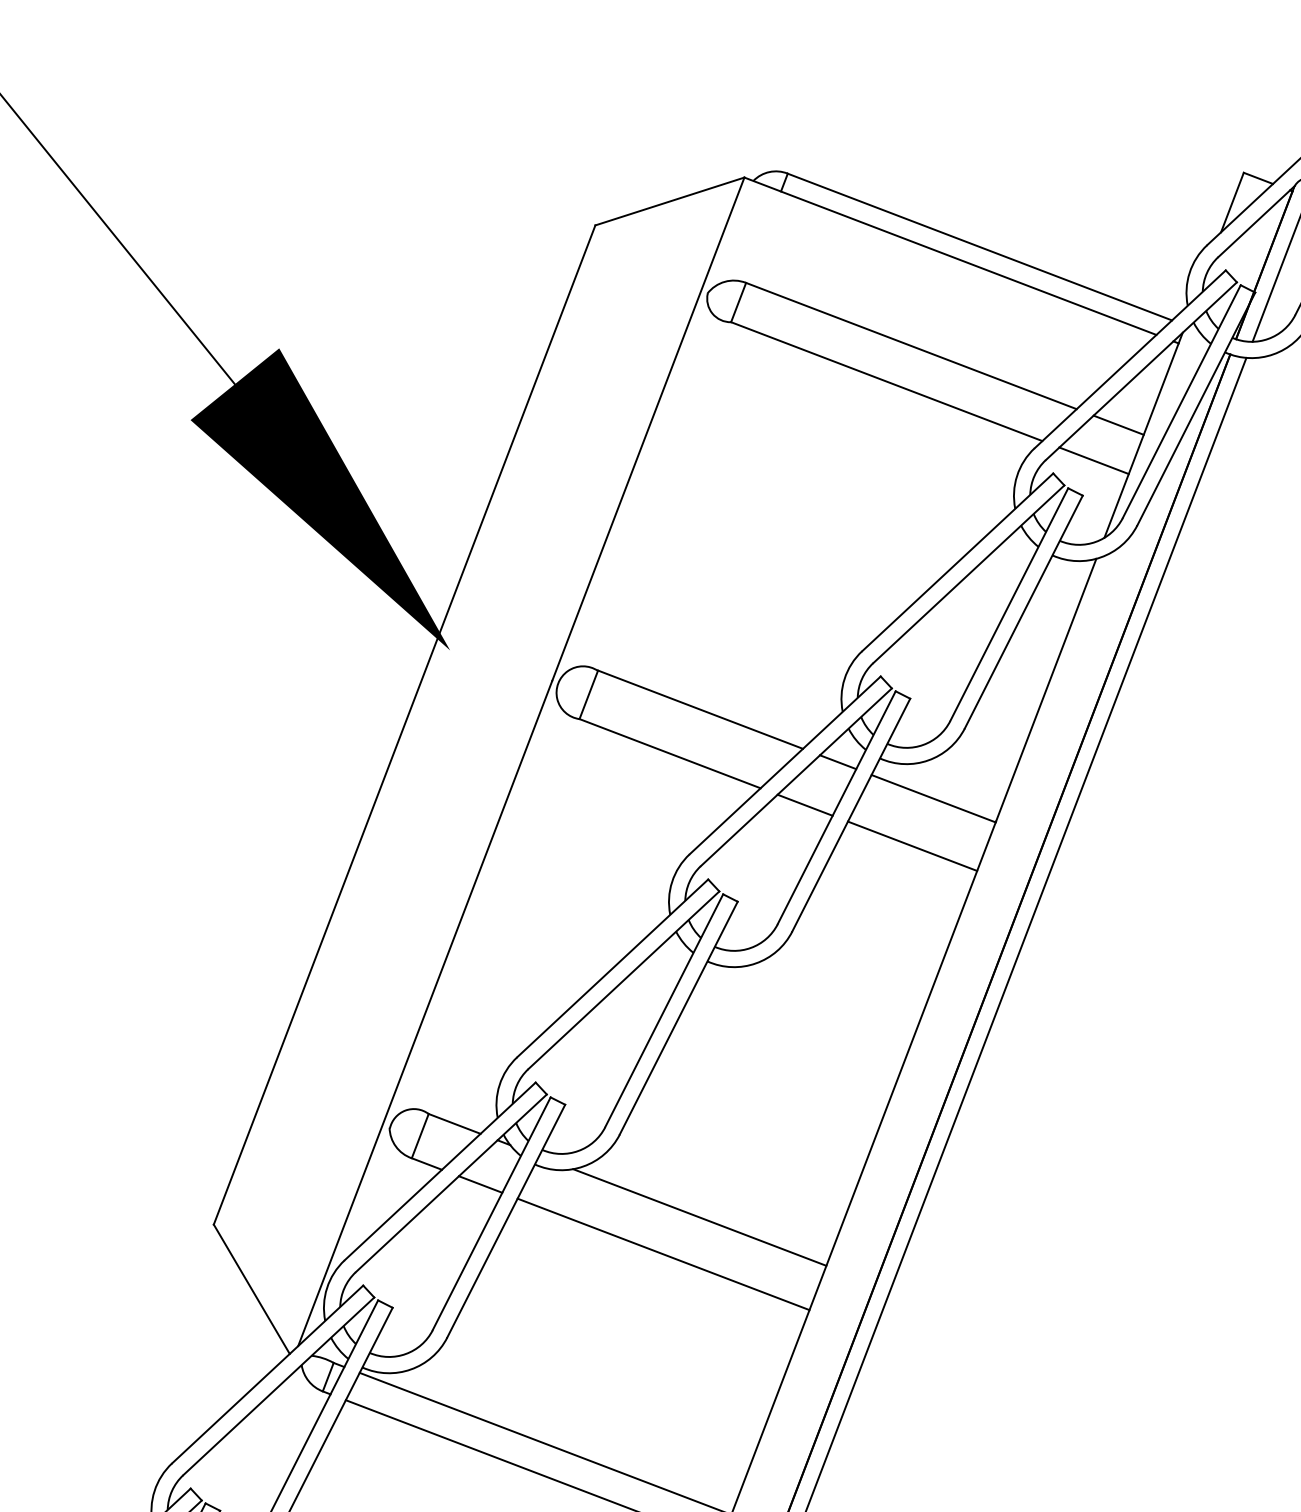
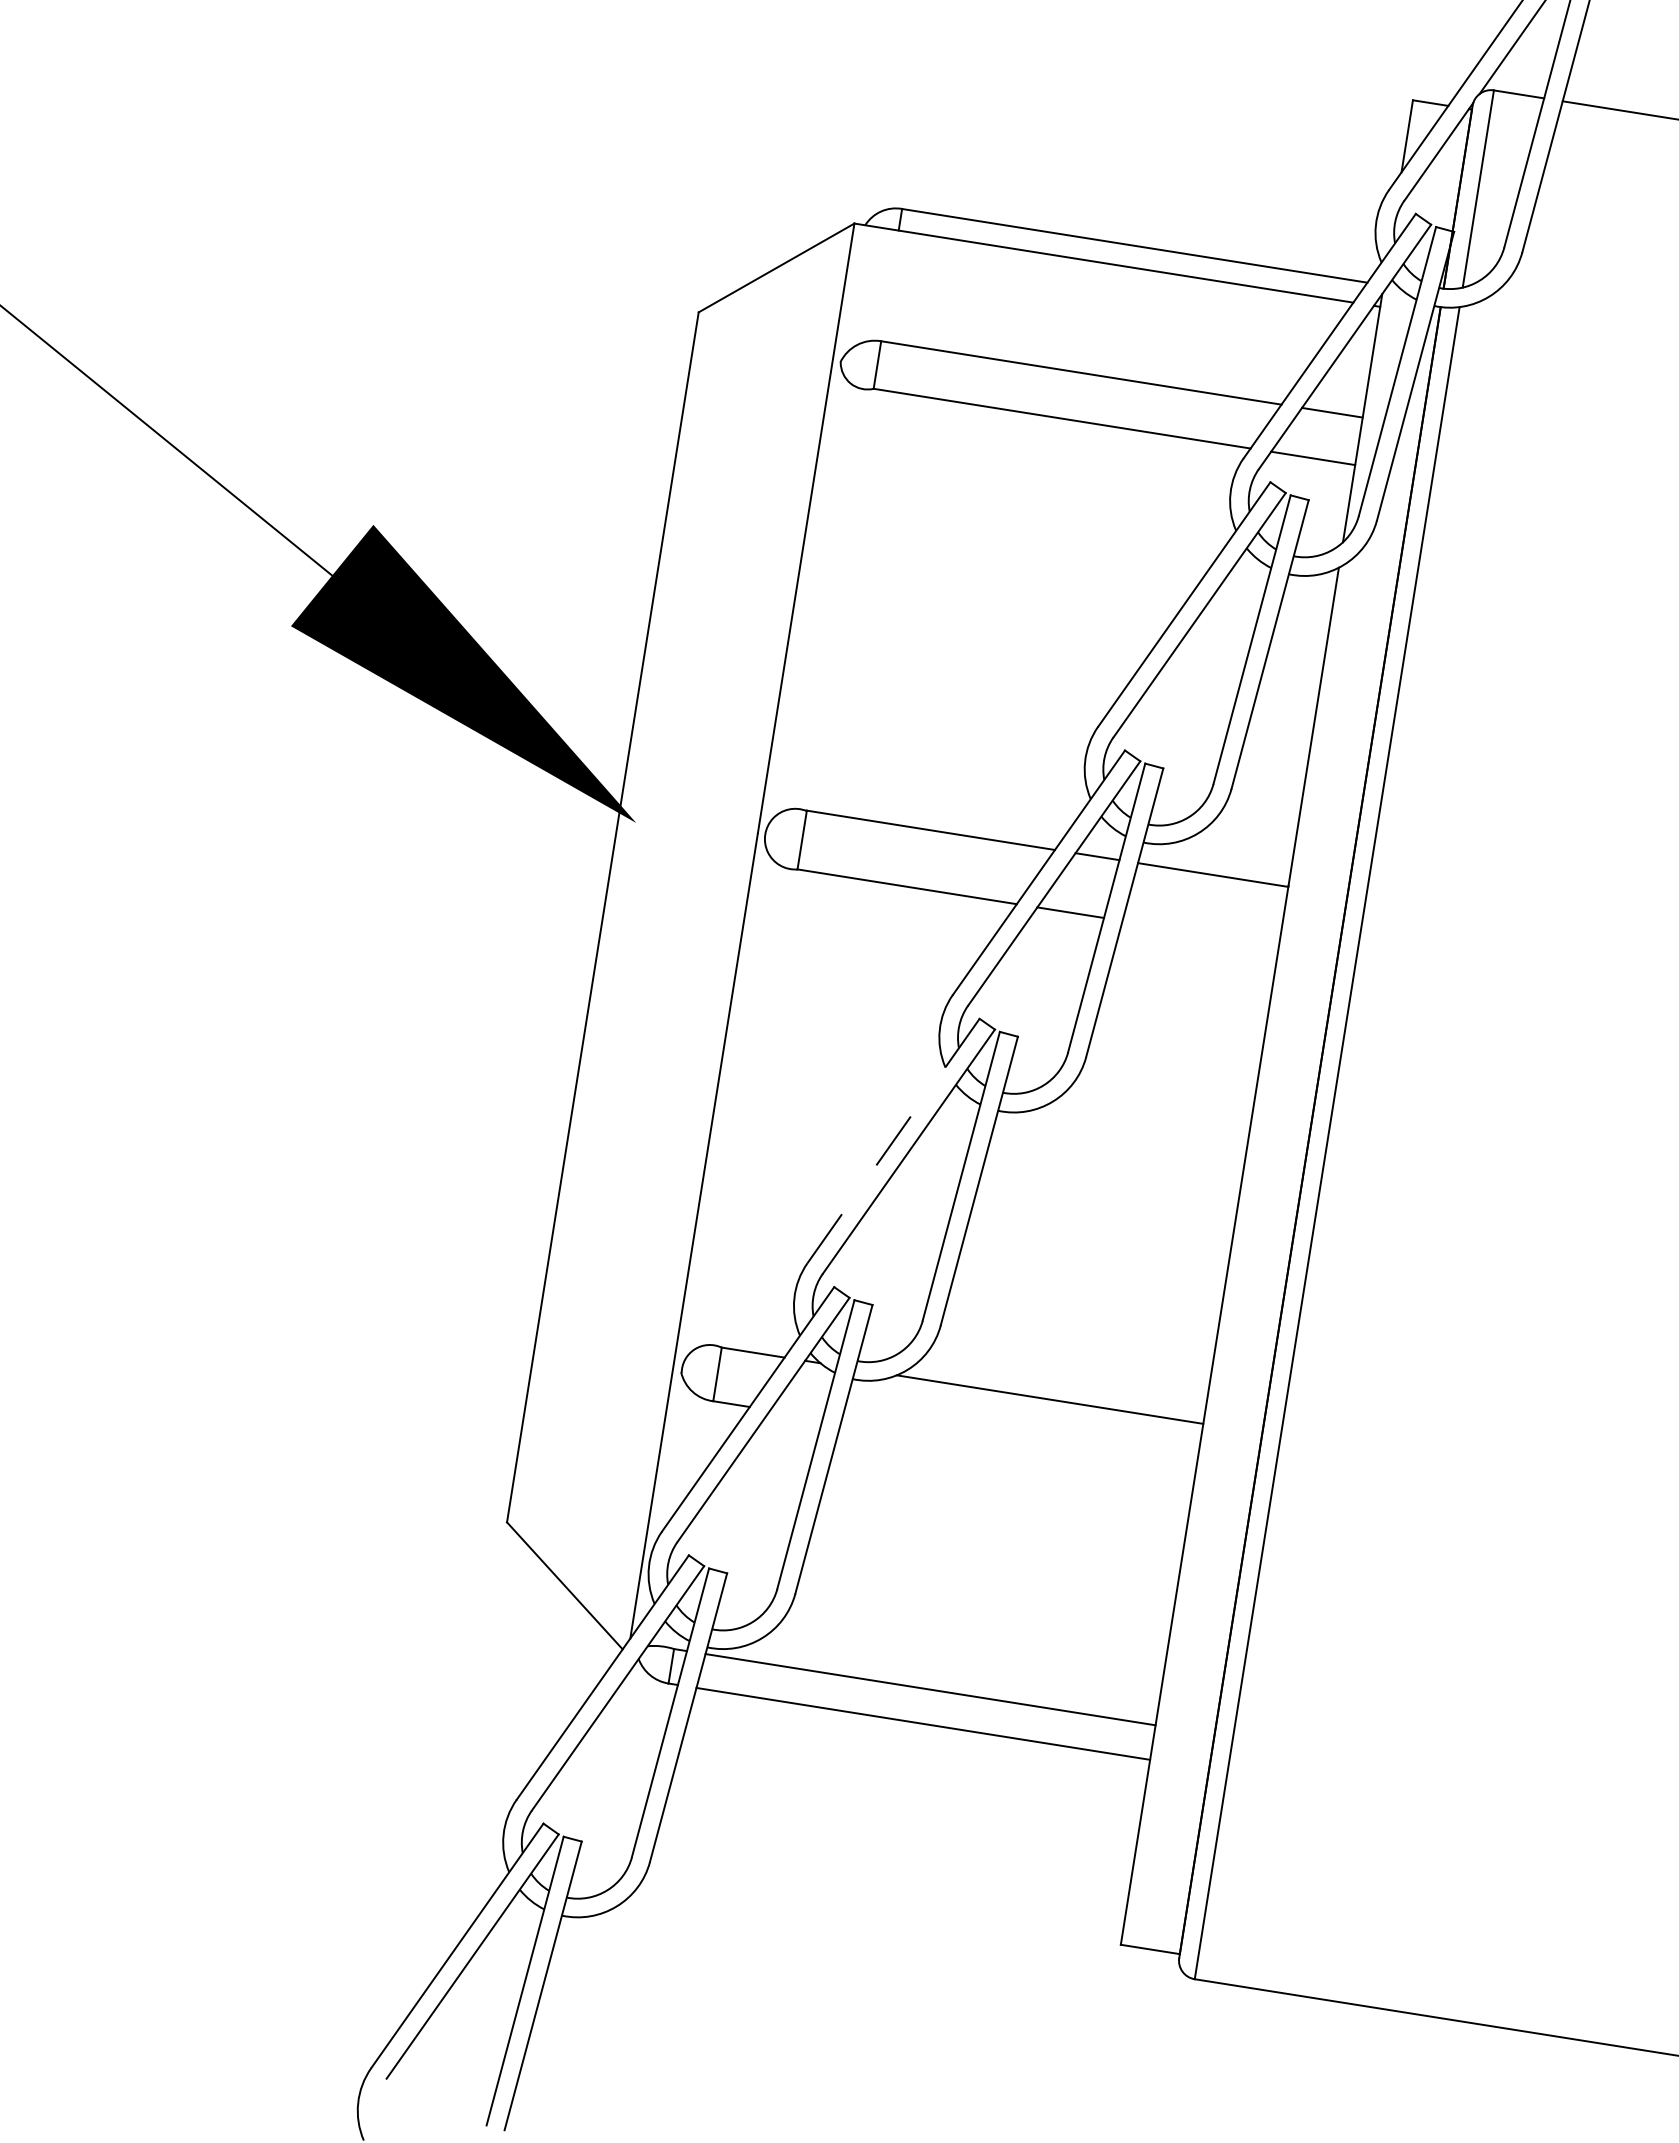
line: (912, 845) -> (1200, 932), removed
line: (612, 968) -> (893, 1141), solid -> dashed
line: (480, 1184) -> (796, 1414), removed
line: (663, 1254) -> (1017, 1449), removed

